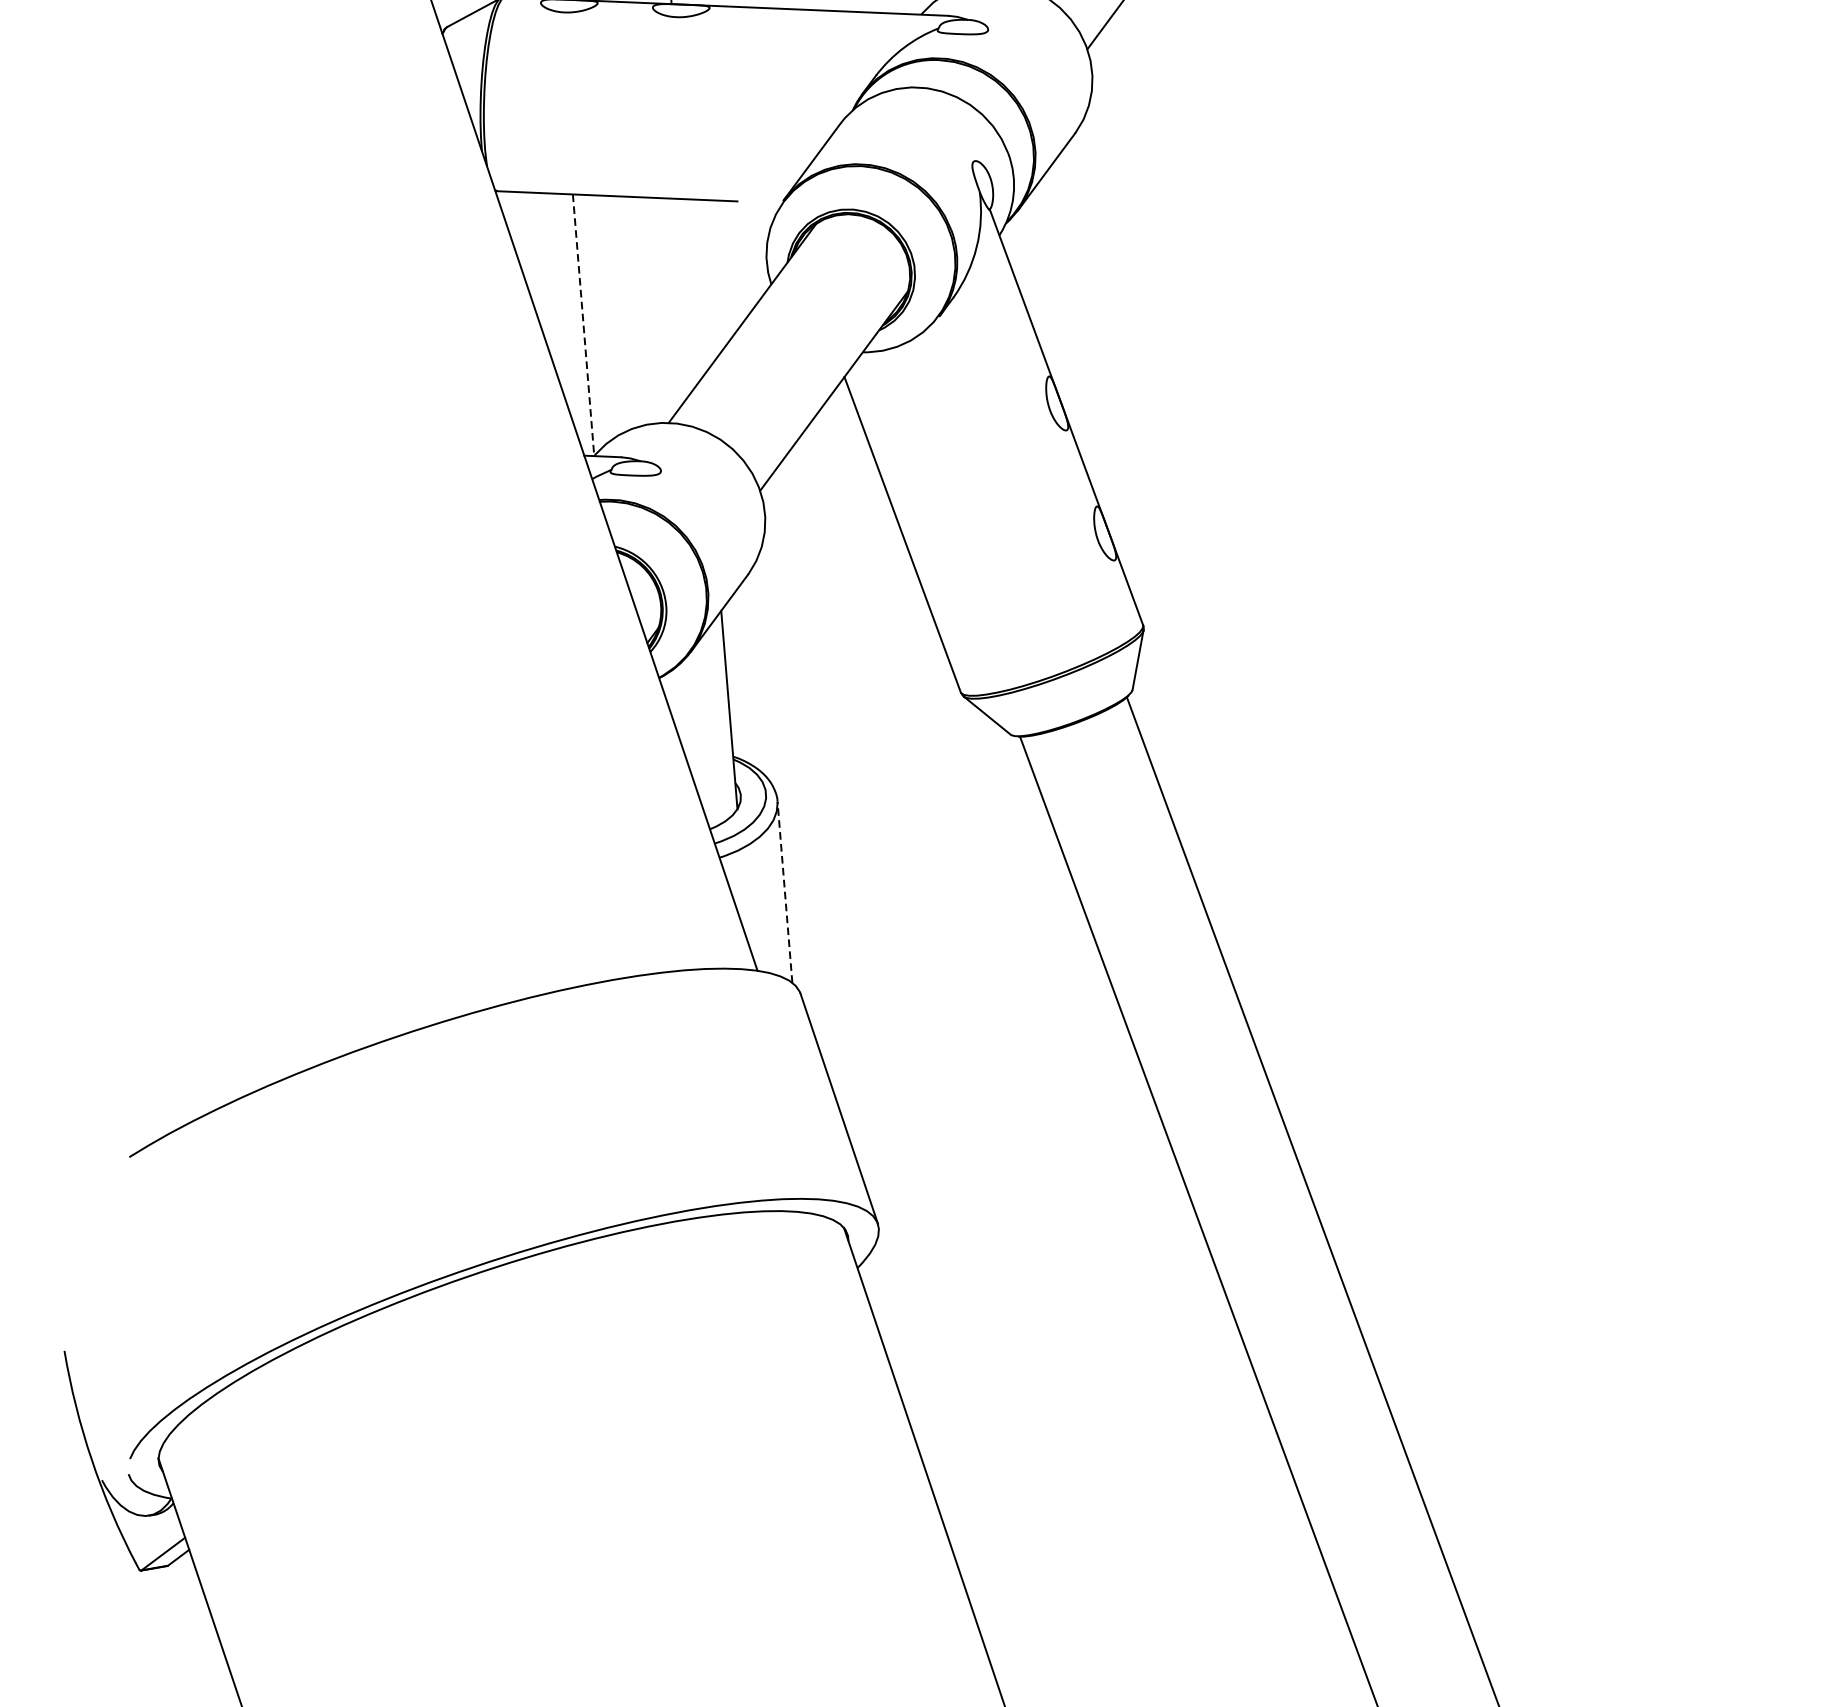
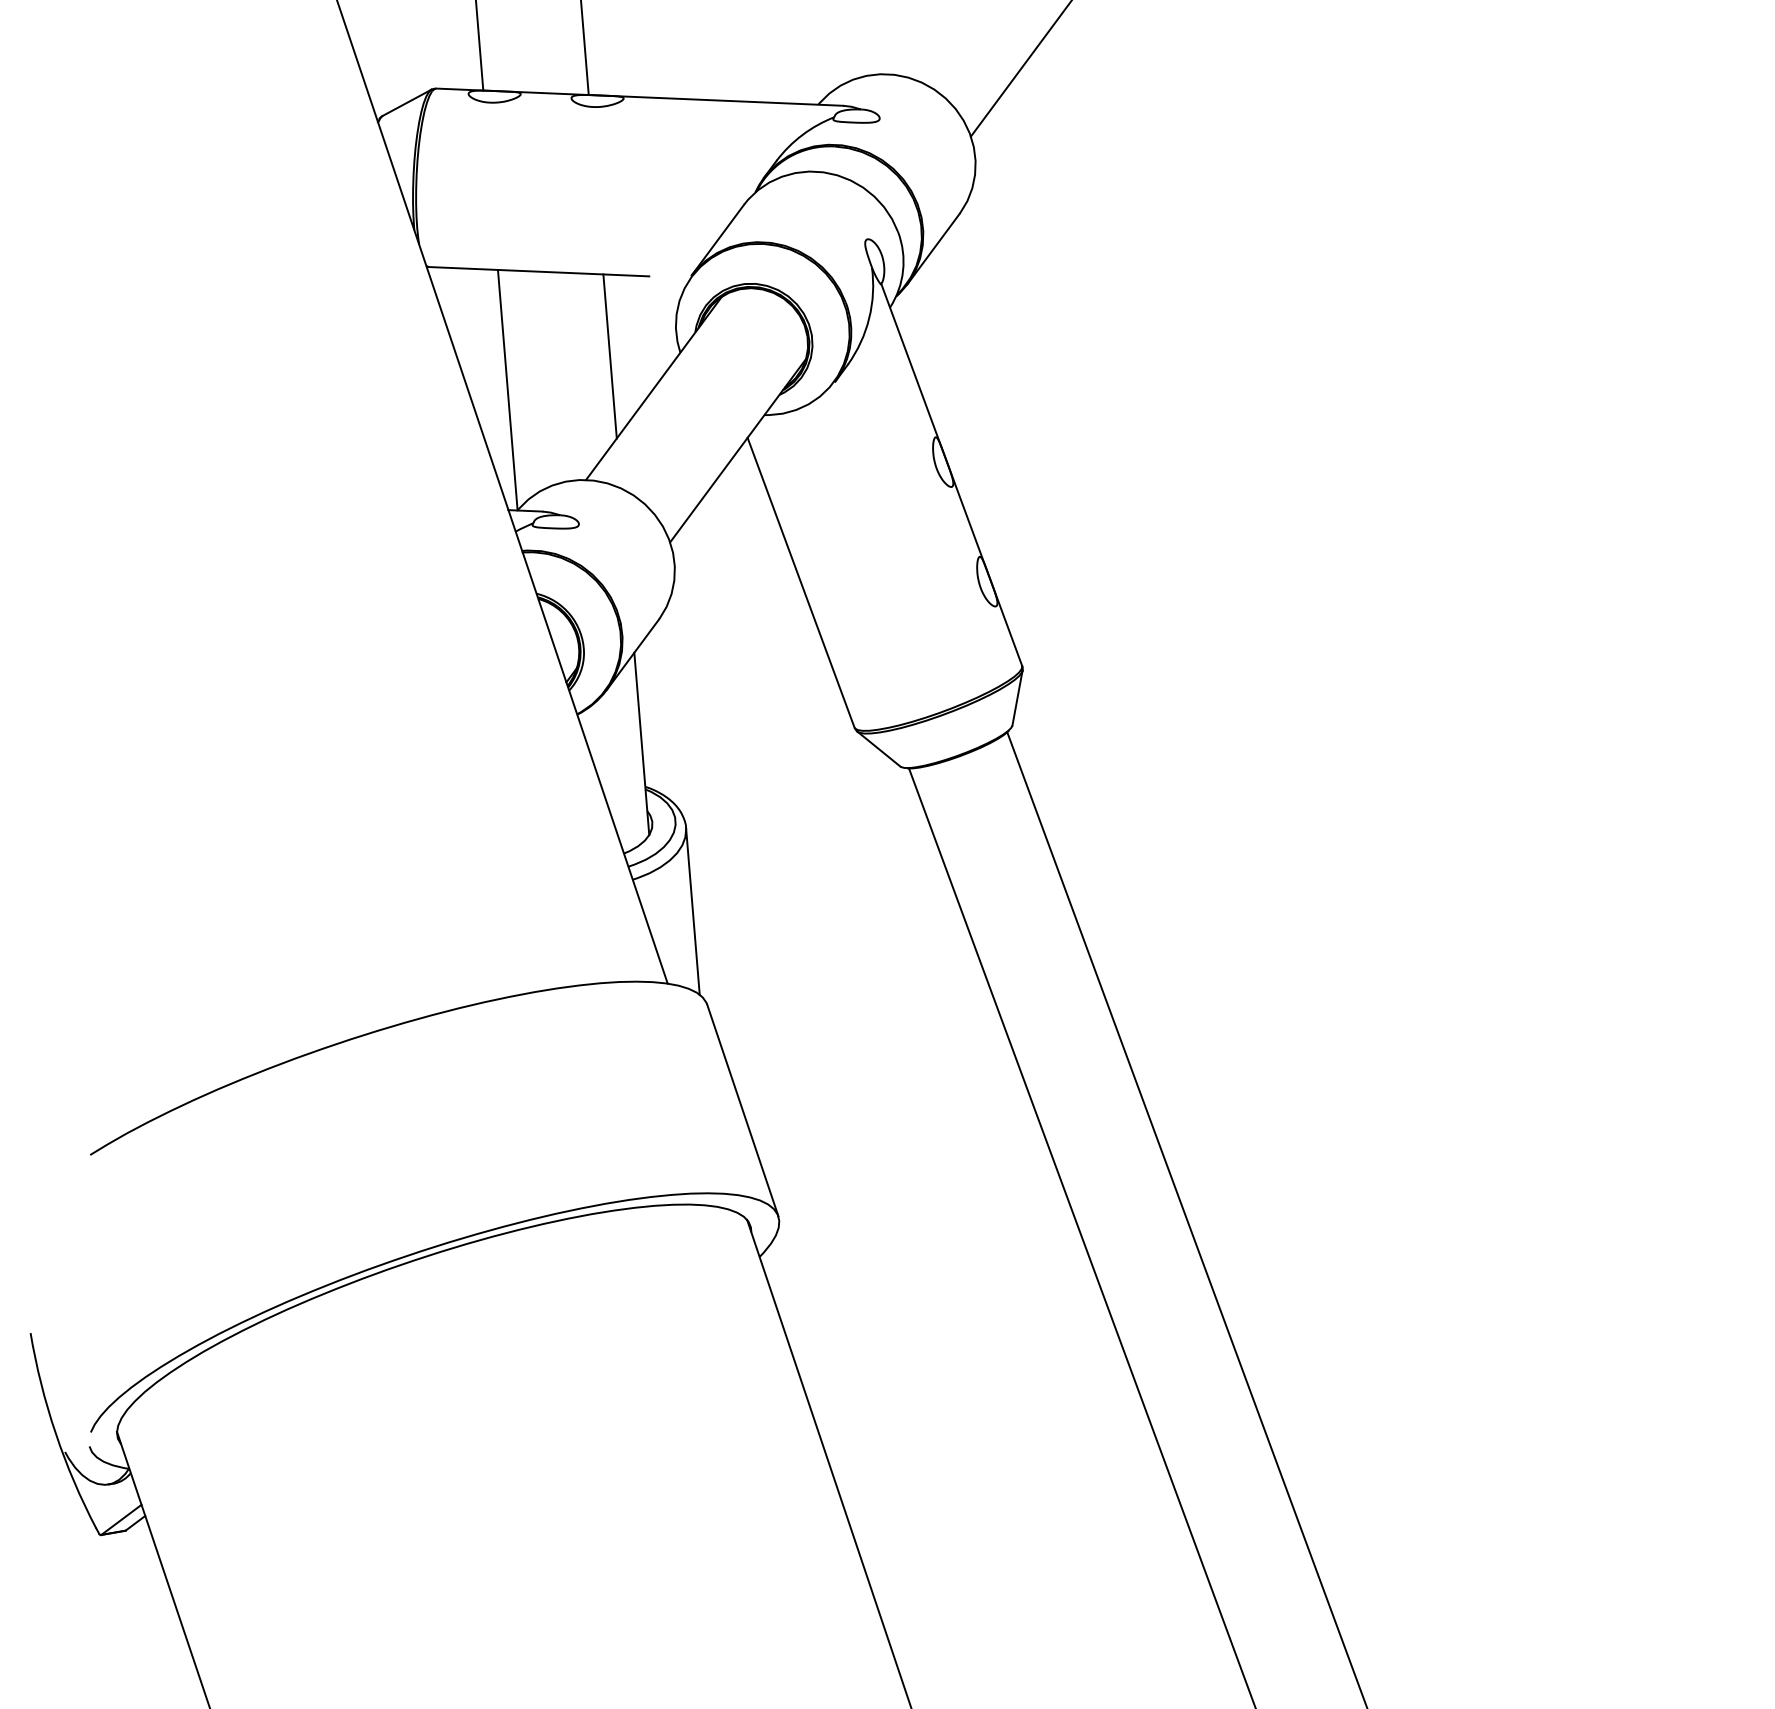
line: (694, 288) -> (609, 356), added
line: (583, 325) -> (507, 390), dashed -> solid
line: (784, 892) -> (692, 911), dashed -> solid

